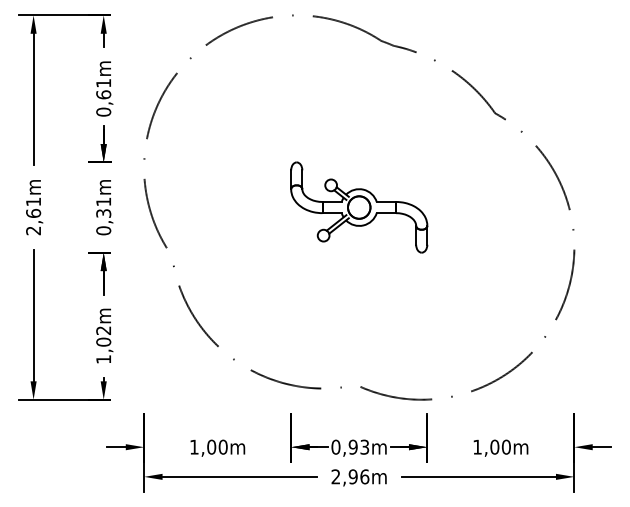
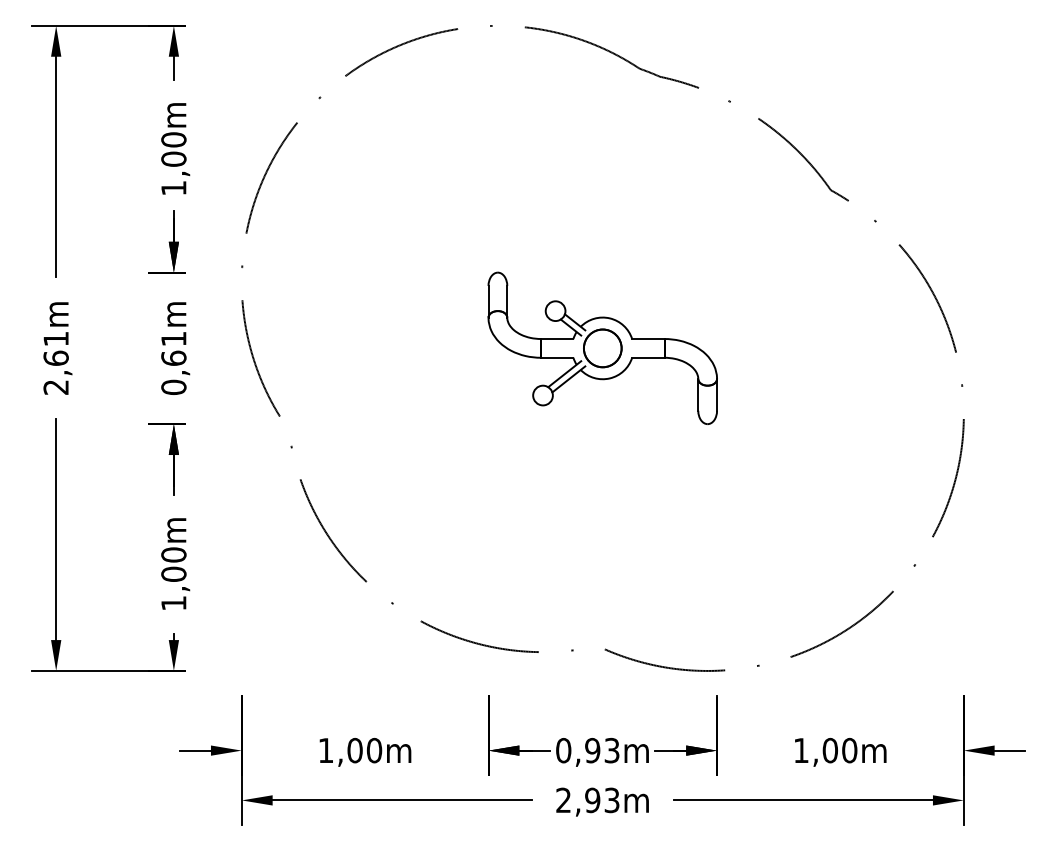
text: (103, 97) -> (173, 163), 0,61m -> 1,00m
text: (103, 212) -> (173, 356), 0,31m -> 0,61m
text: (103, 330) -> (173, 554), 1,02m -> 1,00m
text: (364, 476) -> (611, 799), 2,96m -> 2,93m

